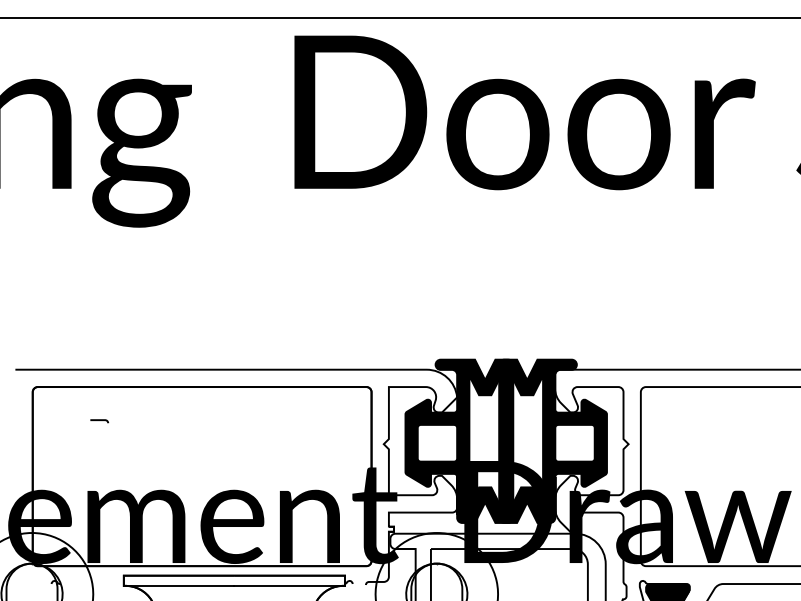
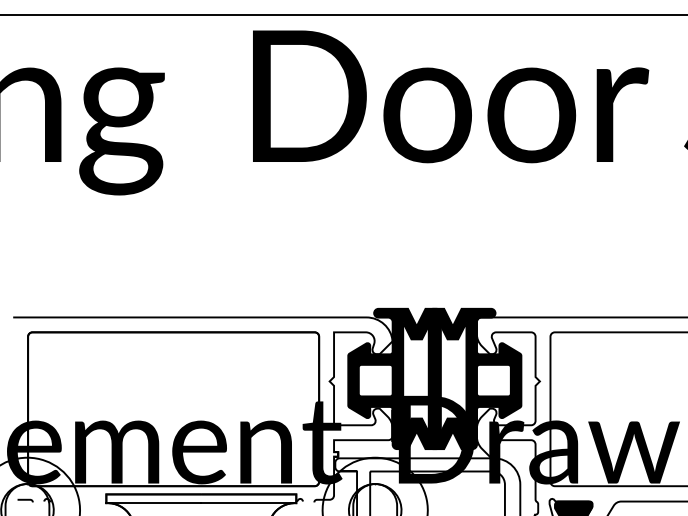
curve: (99, 420) -> (25, 500), moved

